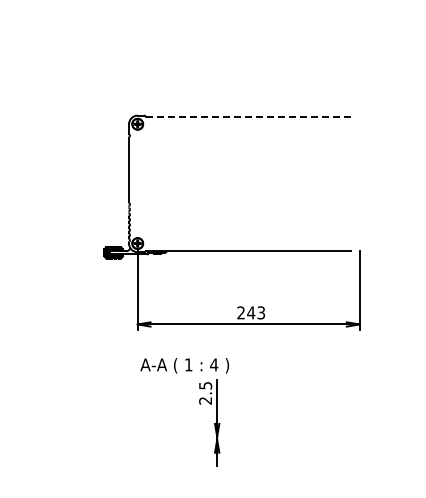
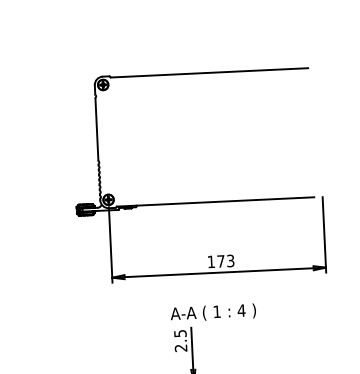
line: (248, 116) -> (209, 72), dashed -> solid
text: (246, 312) -> (216, 261), 243 -> 173
text: (184, 365) -> (213, 312), moved

